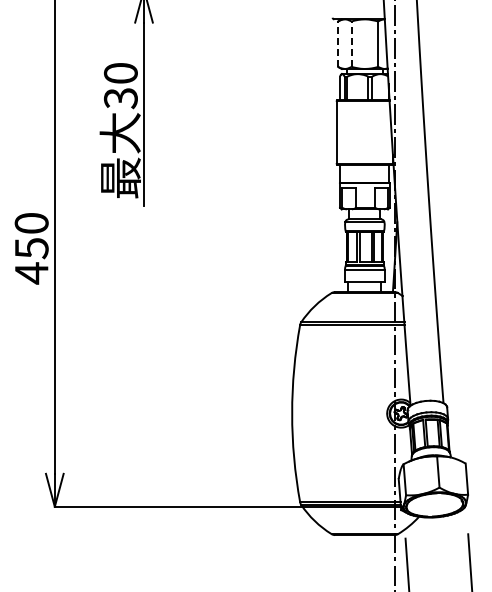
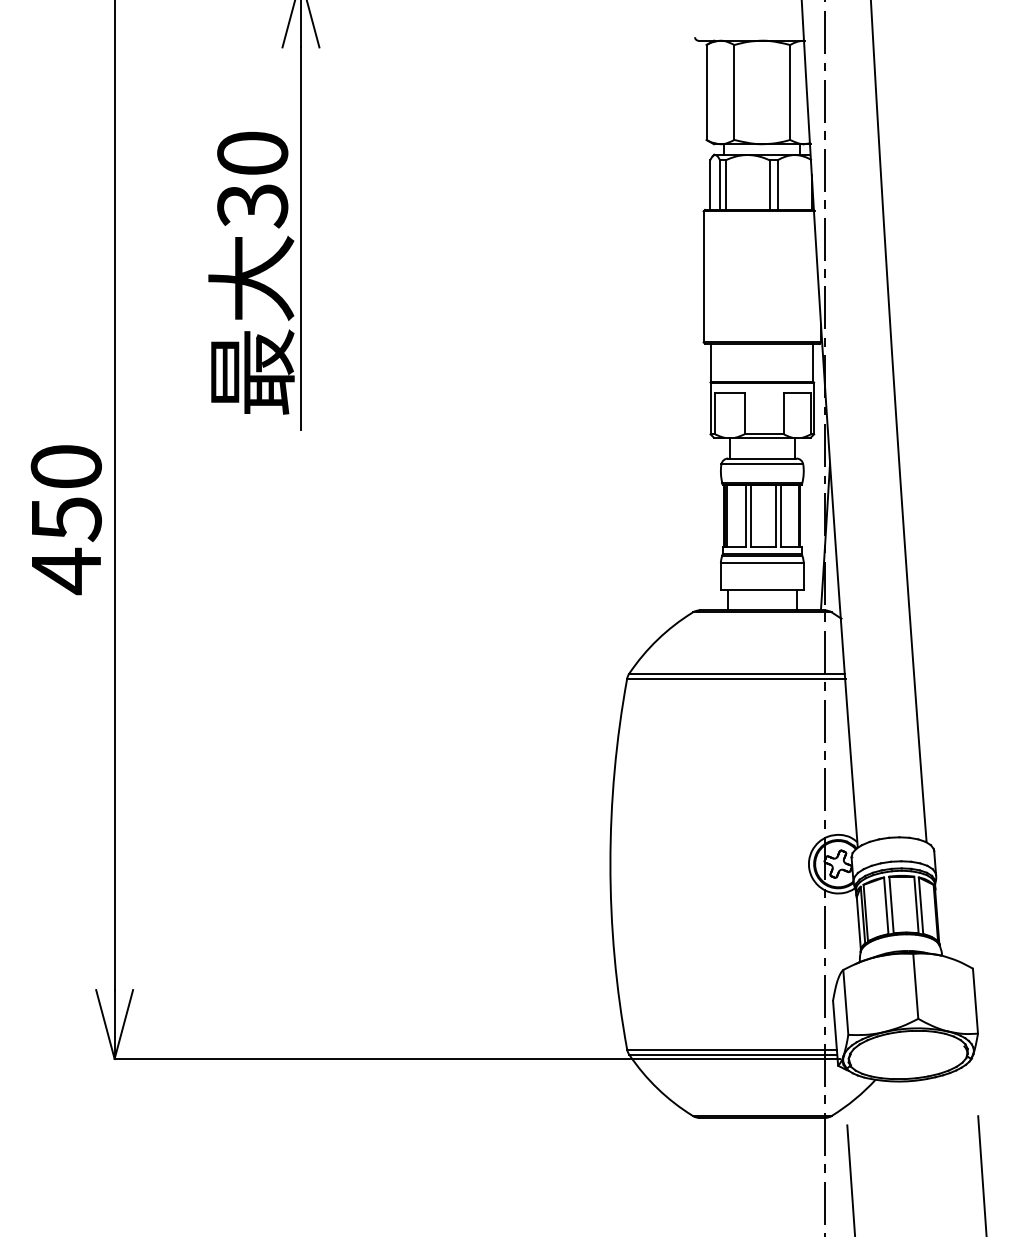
line: (338, 44) -> (707, 93), dashed -> solid
line: (351, 44) -> (734, 93), dashed -> solid

